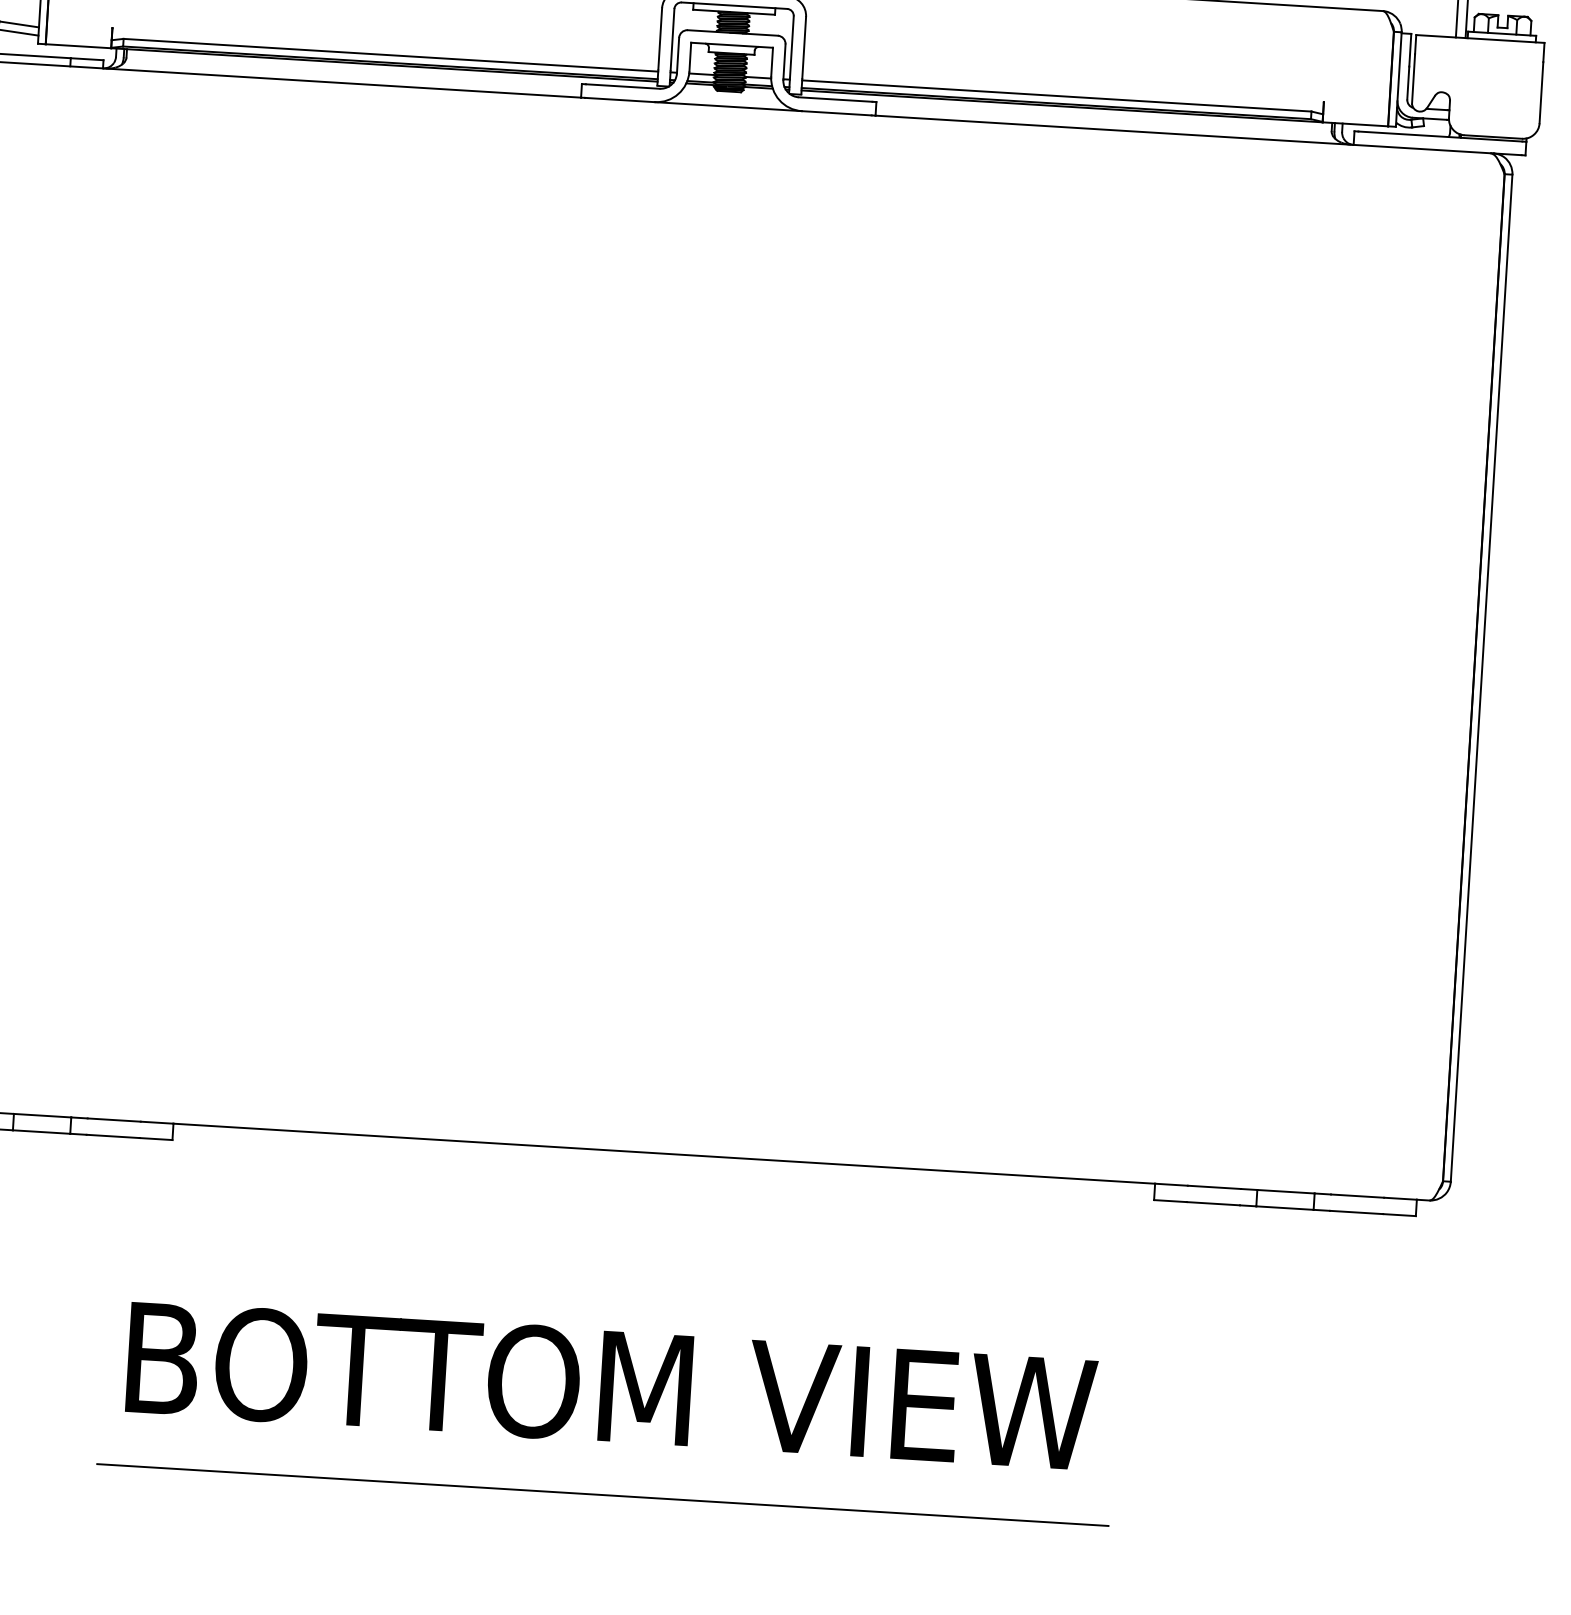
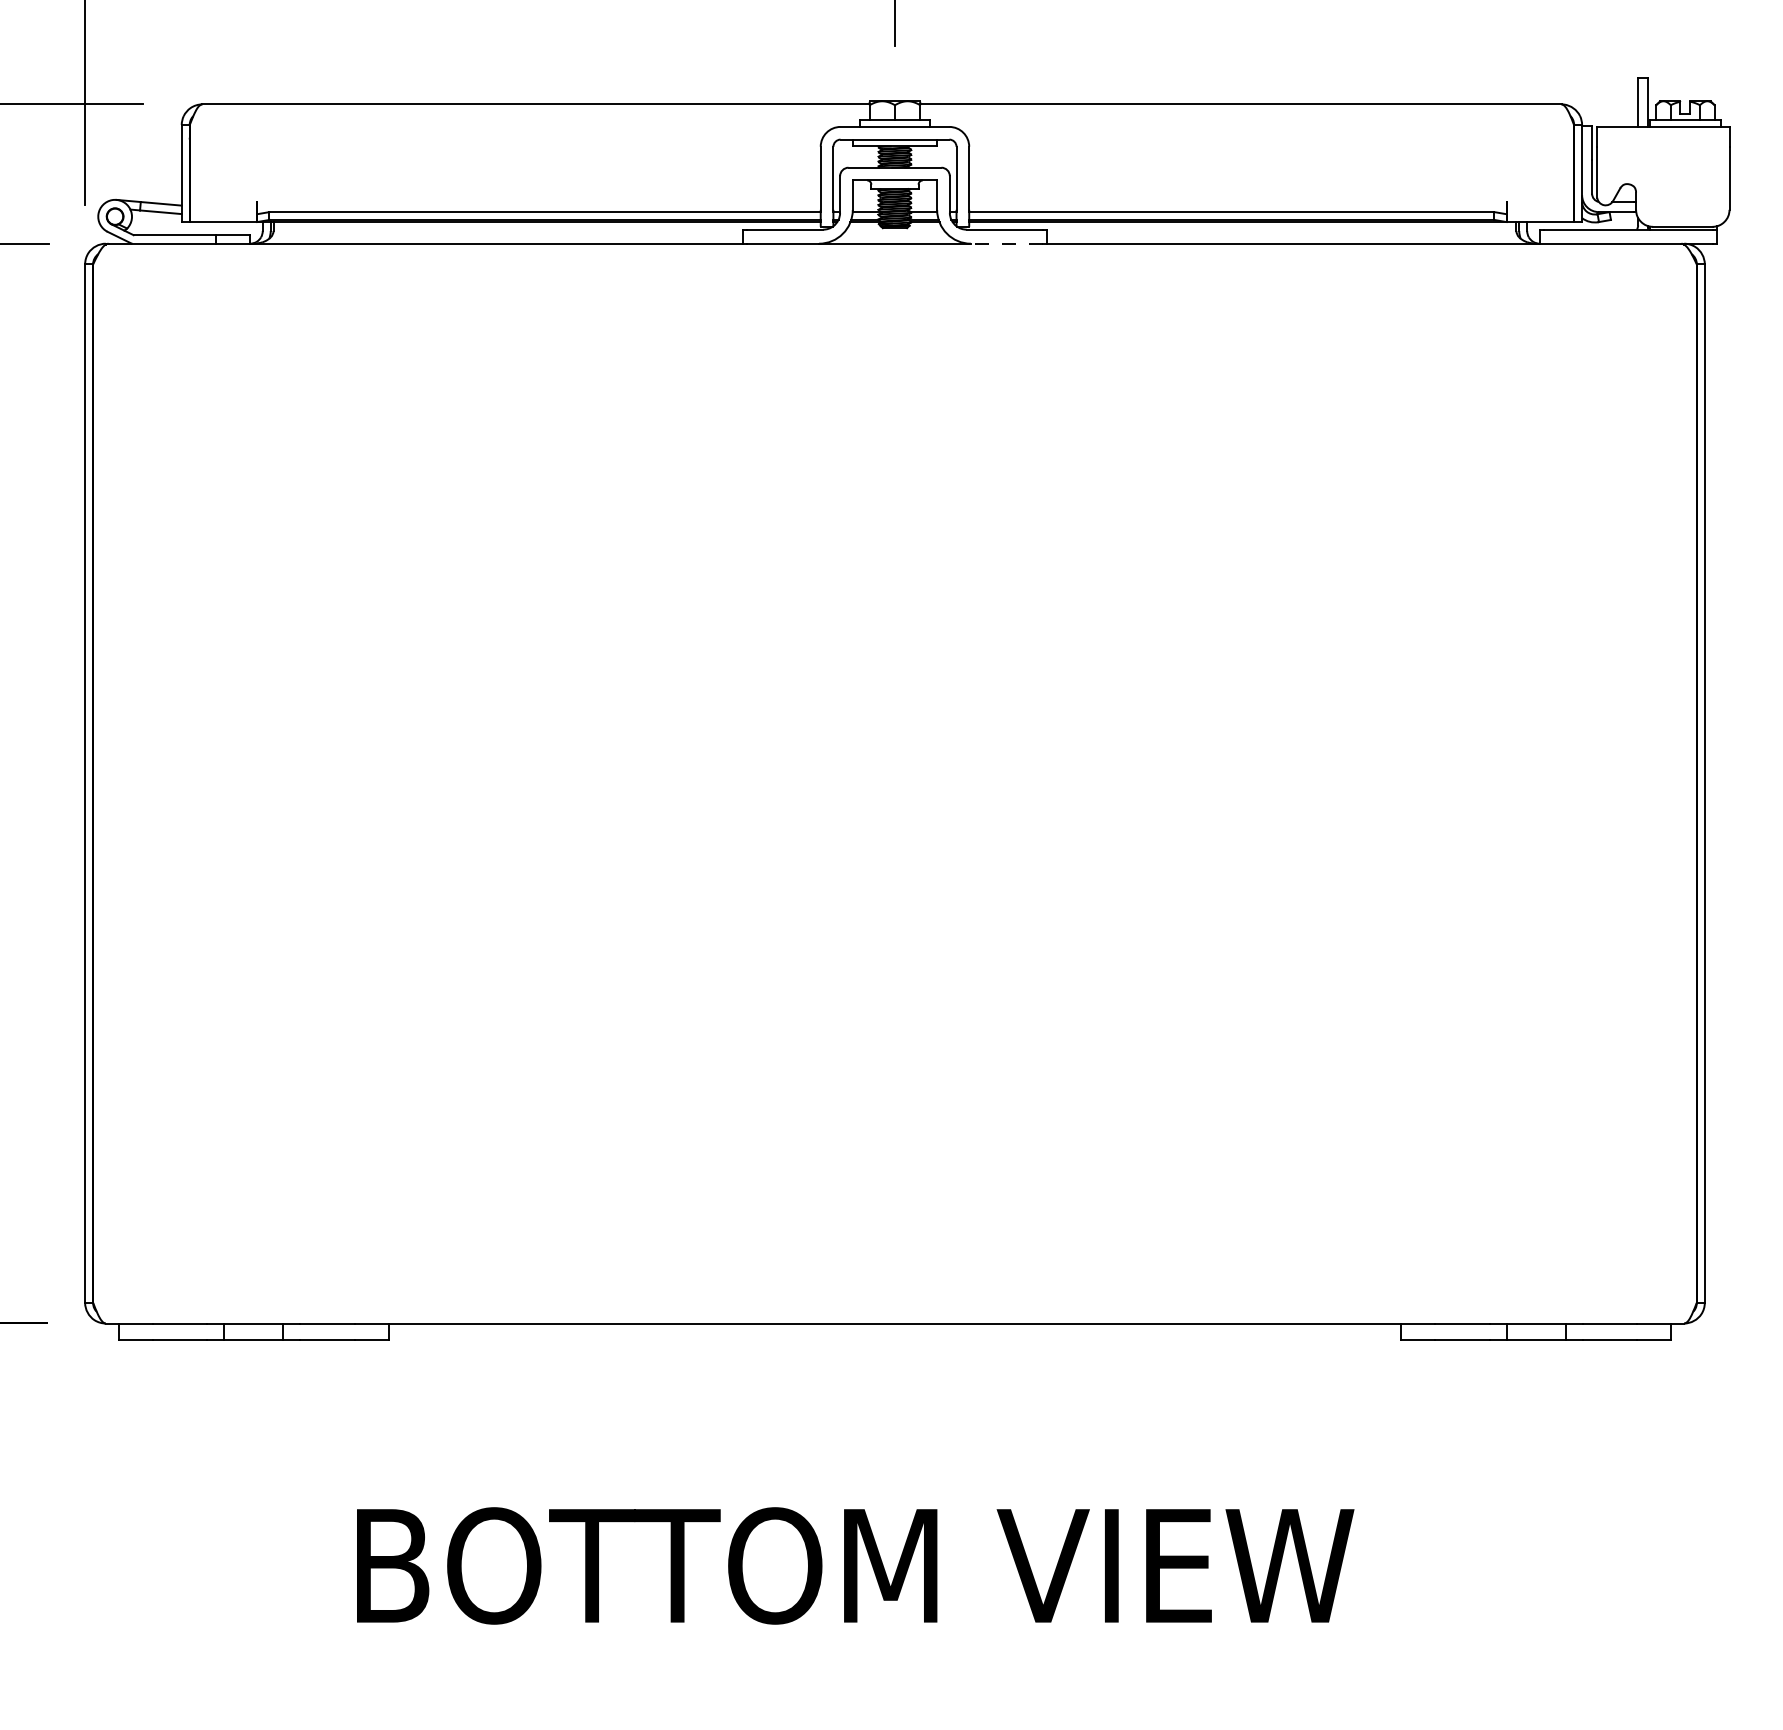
line: (836, 113) -> (1006, 243), solid -> dashed
line: (602, 1495) -> (852, 1678), removed

